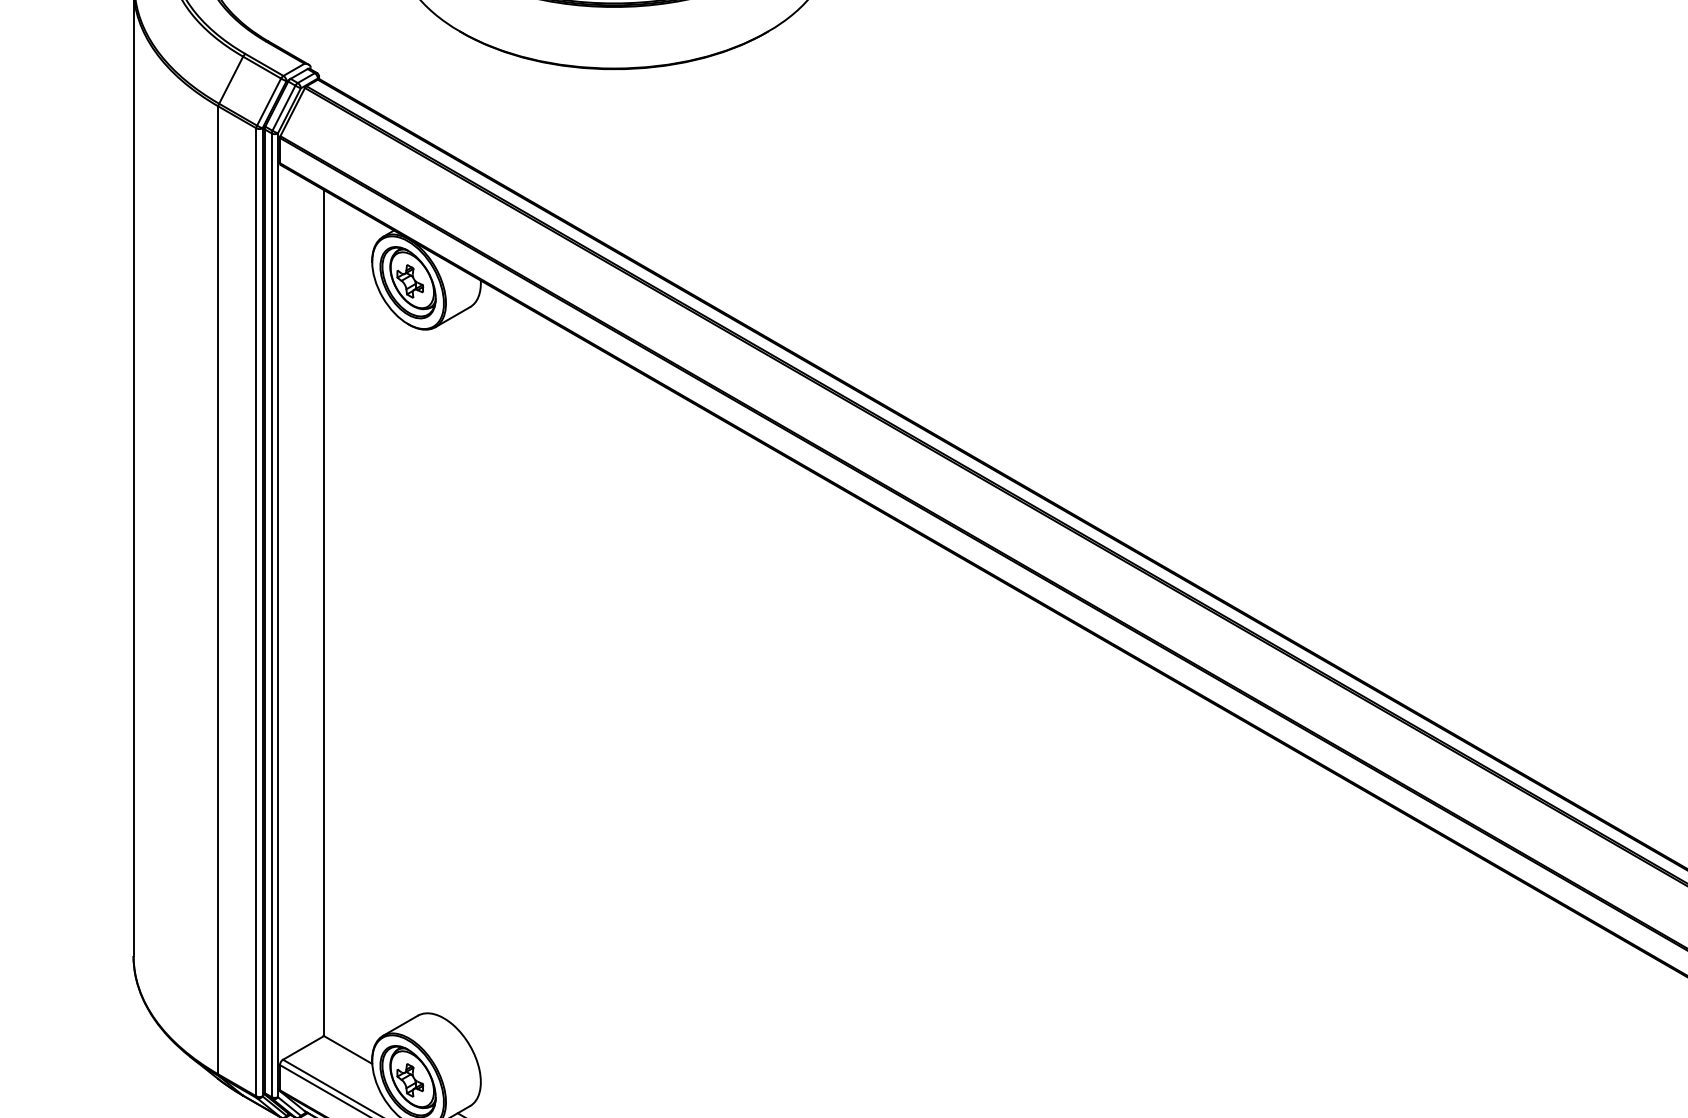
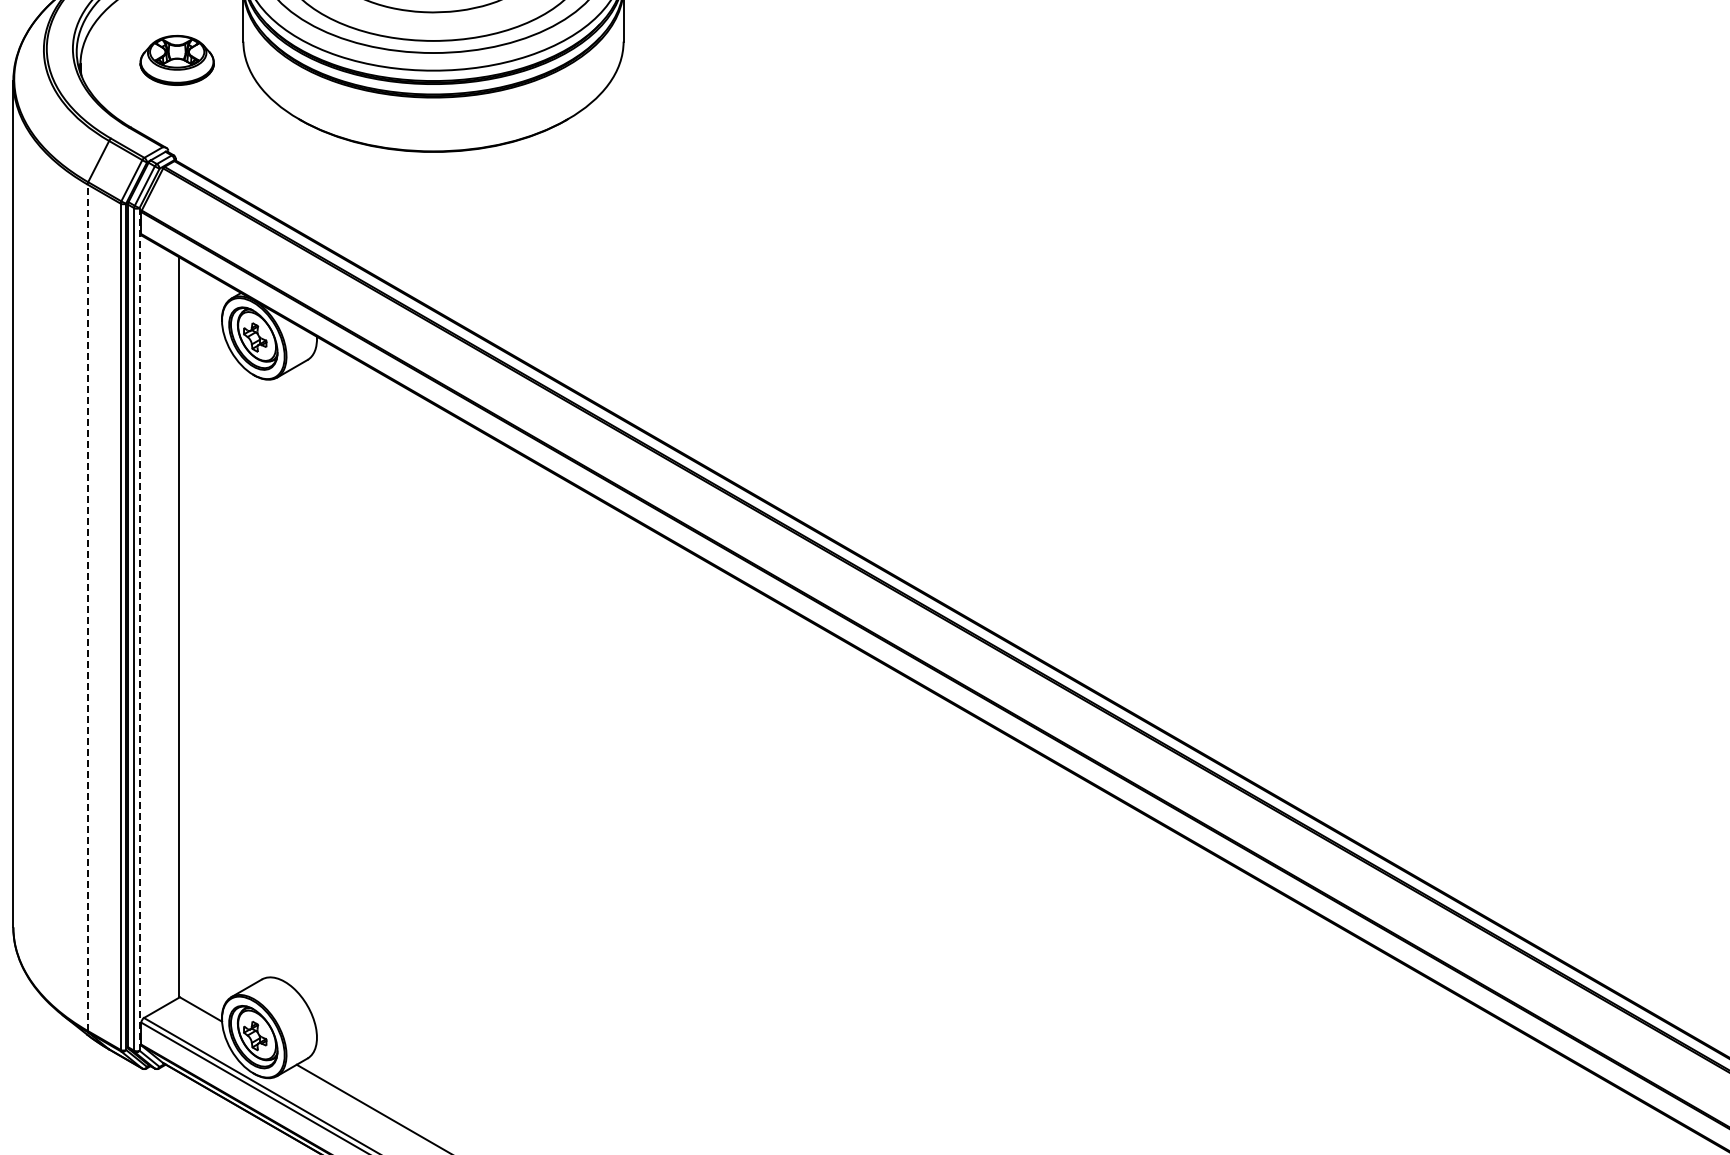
line: (218, 590) -> (87, 607), solid -> dashed
line: (277, 614) -> (139, 628), solid -> dashed

